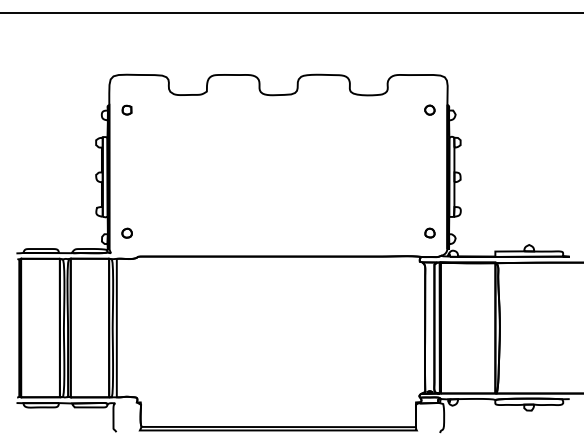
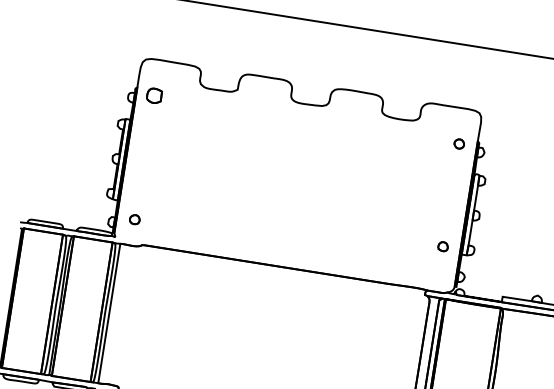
part: (126, 109) -> (153, 94), size x1.6
part: (429, 232) -> (442, 245), moved

